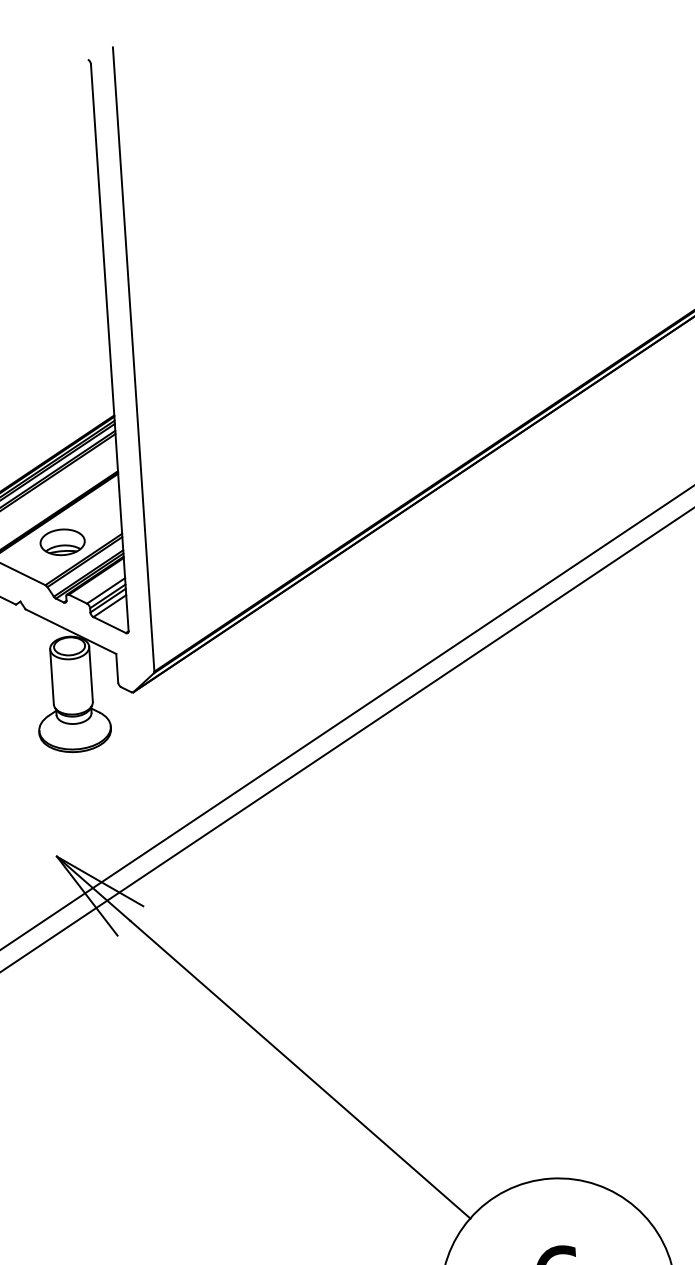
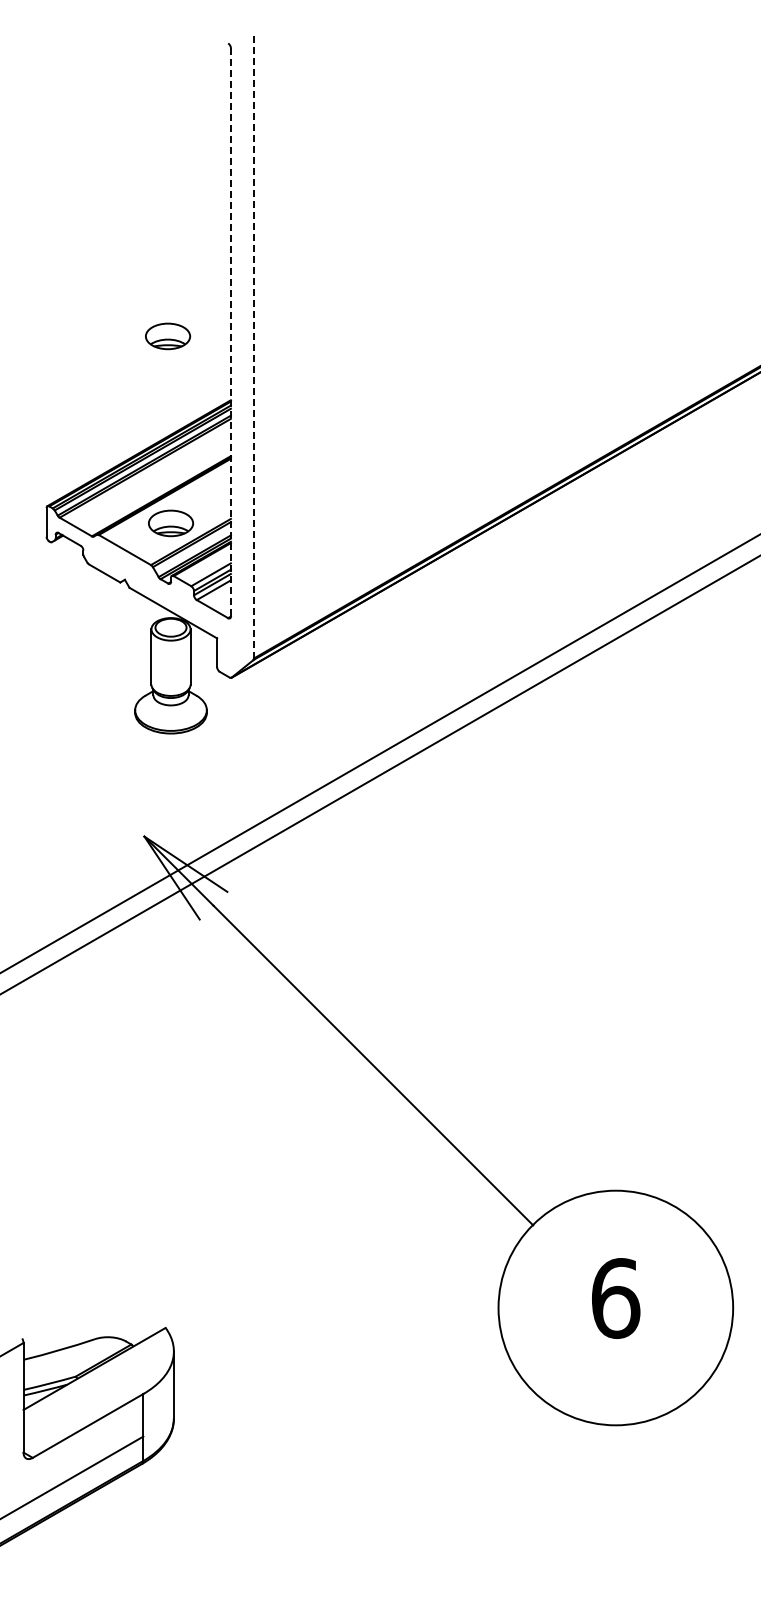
line: (109, 347) -> (230, 332), solid -> dashed
part: (47, 355) -> (168, 336), added
line: (133, 359) -> (253, 345), solid -> dashed

